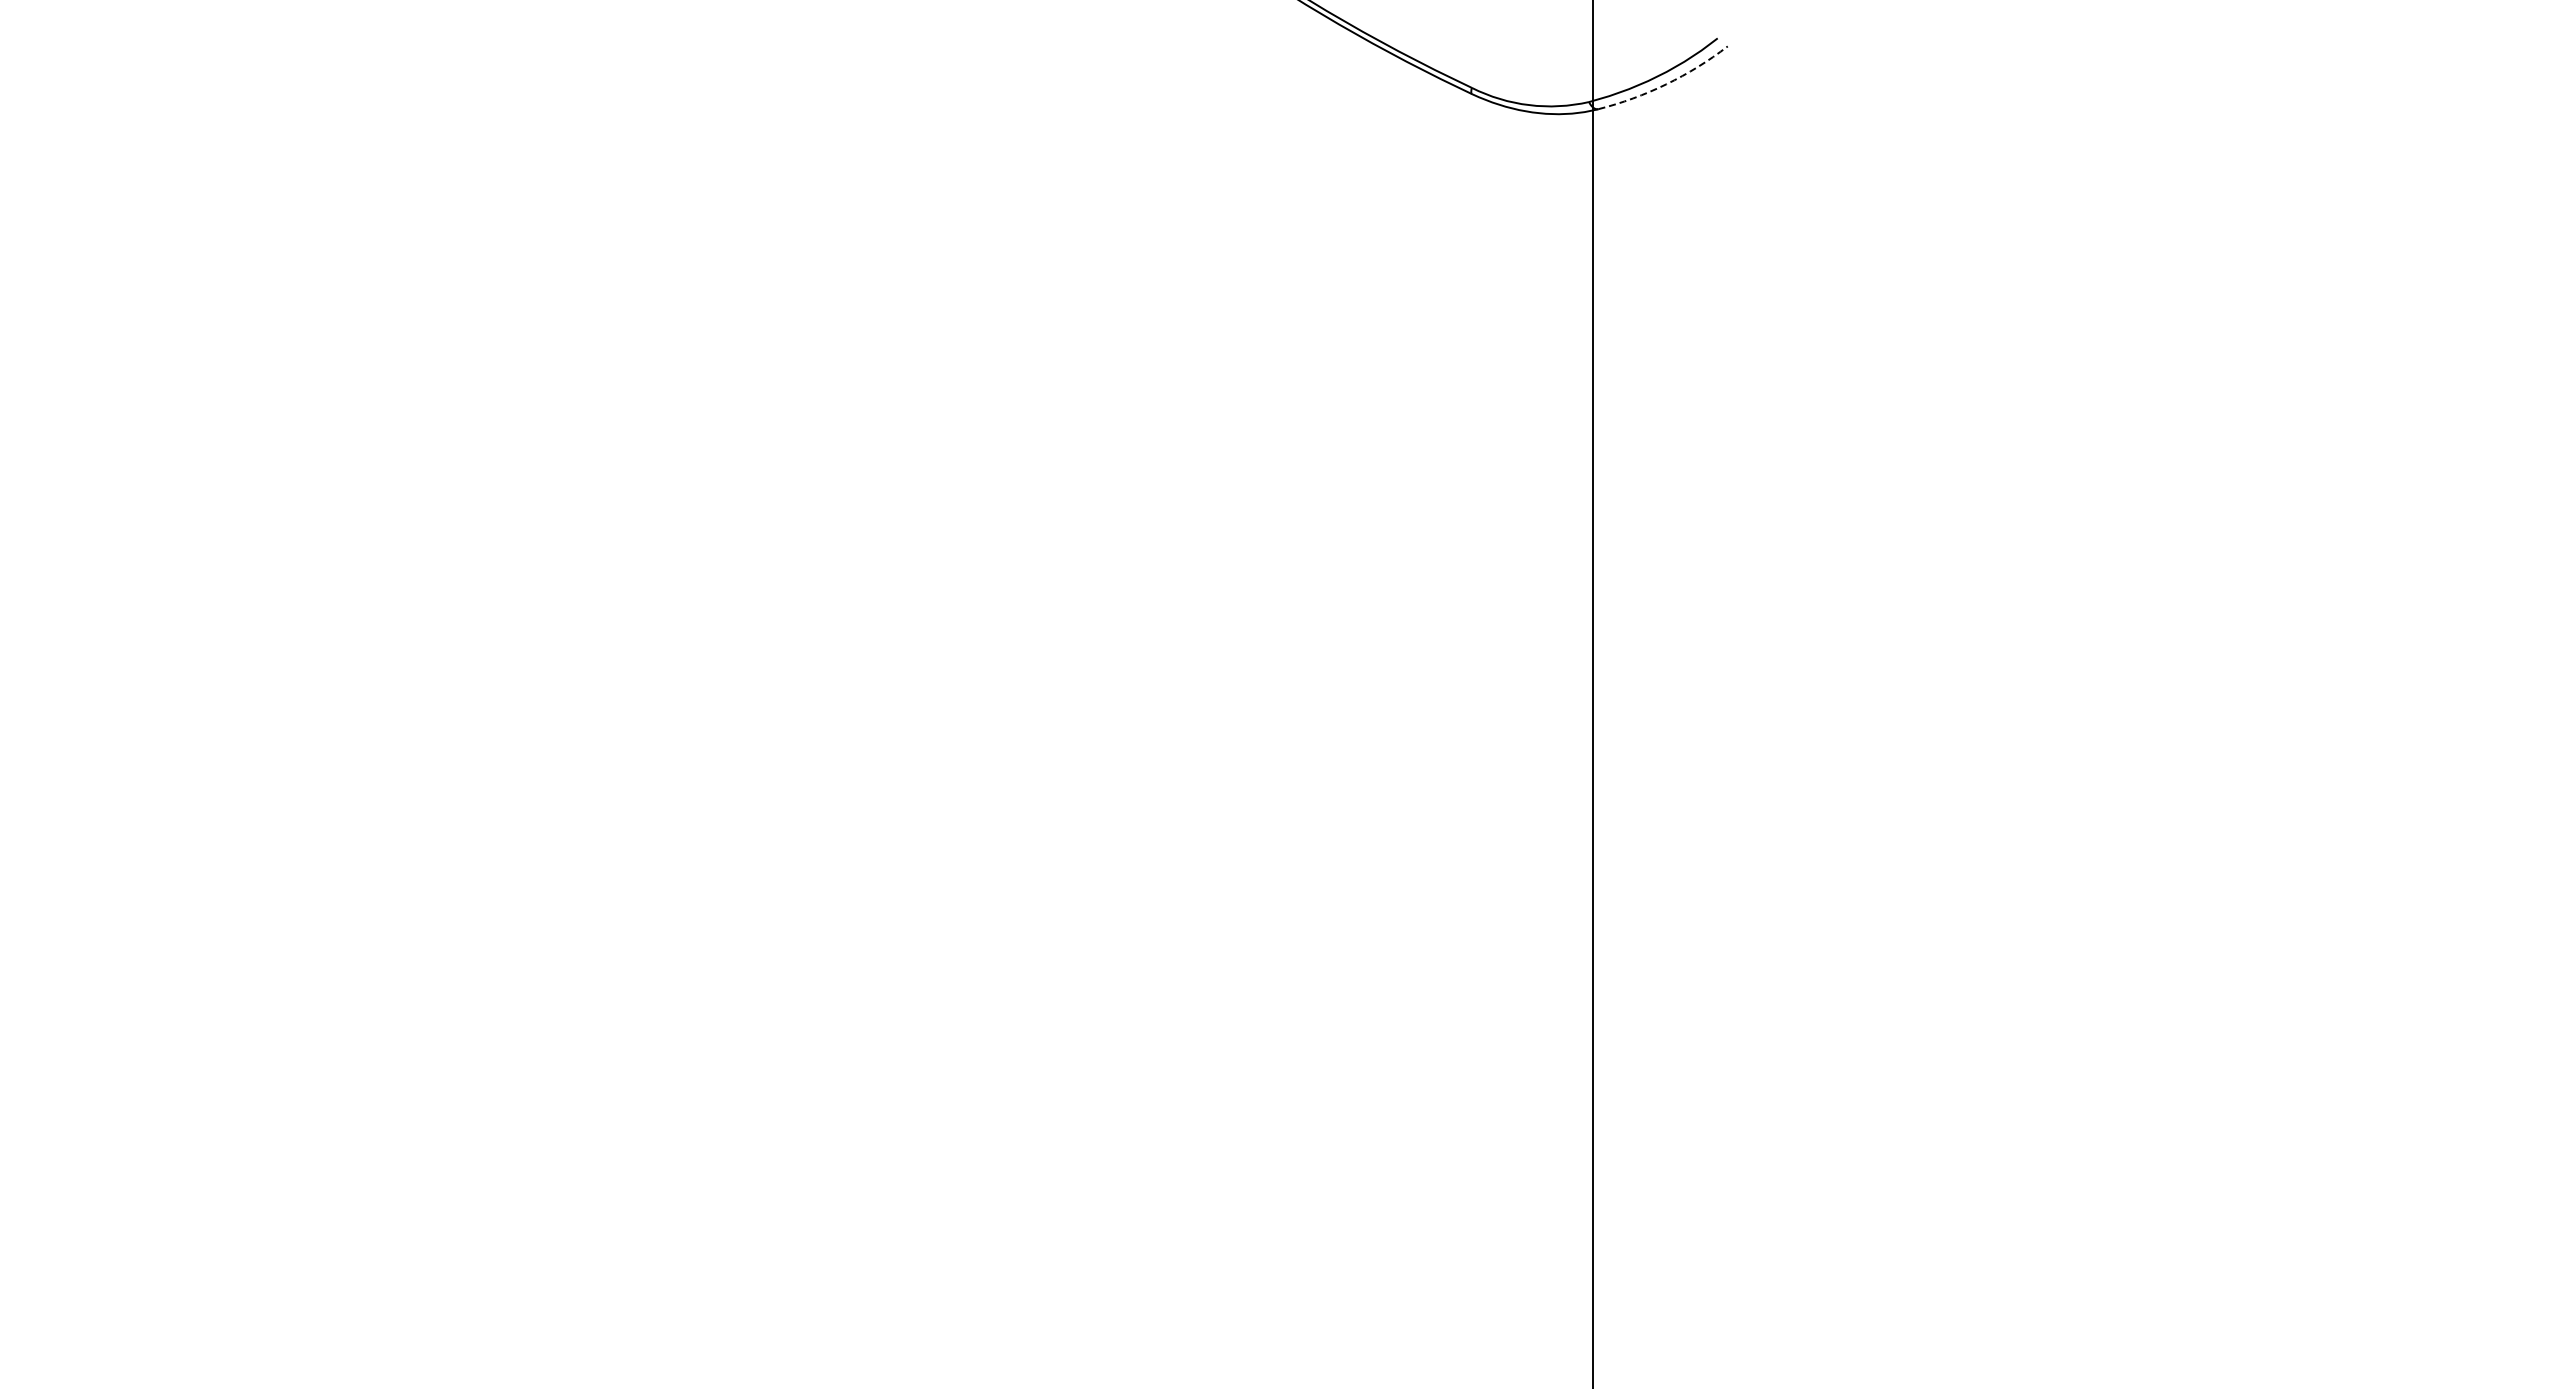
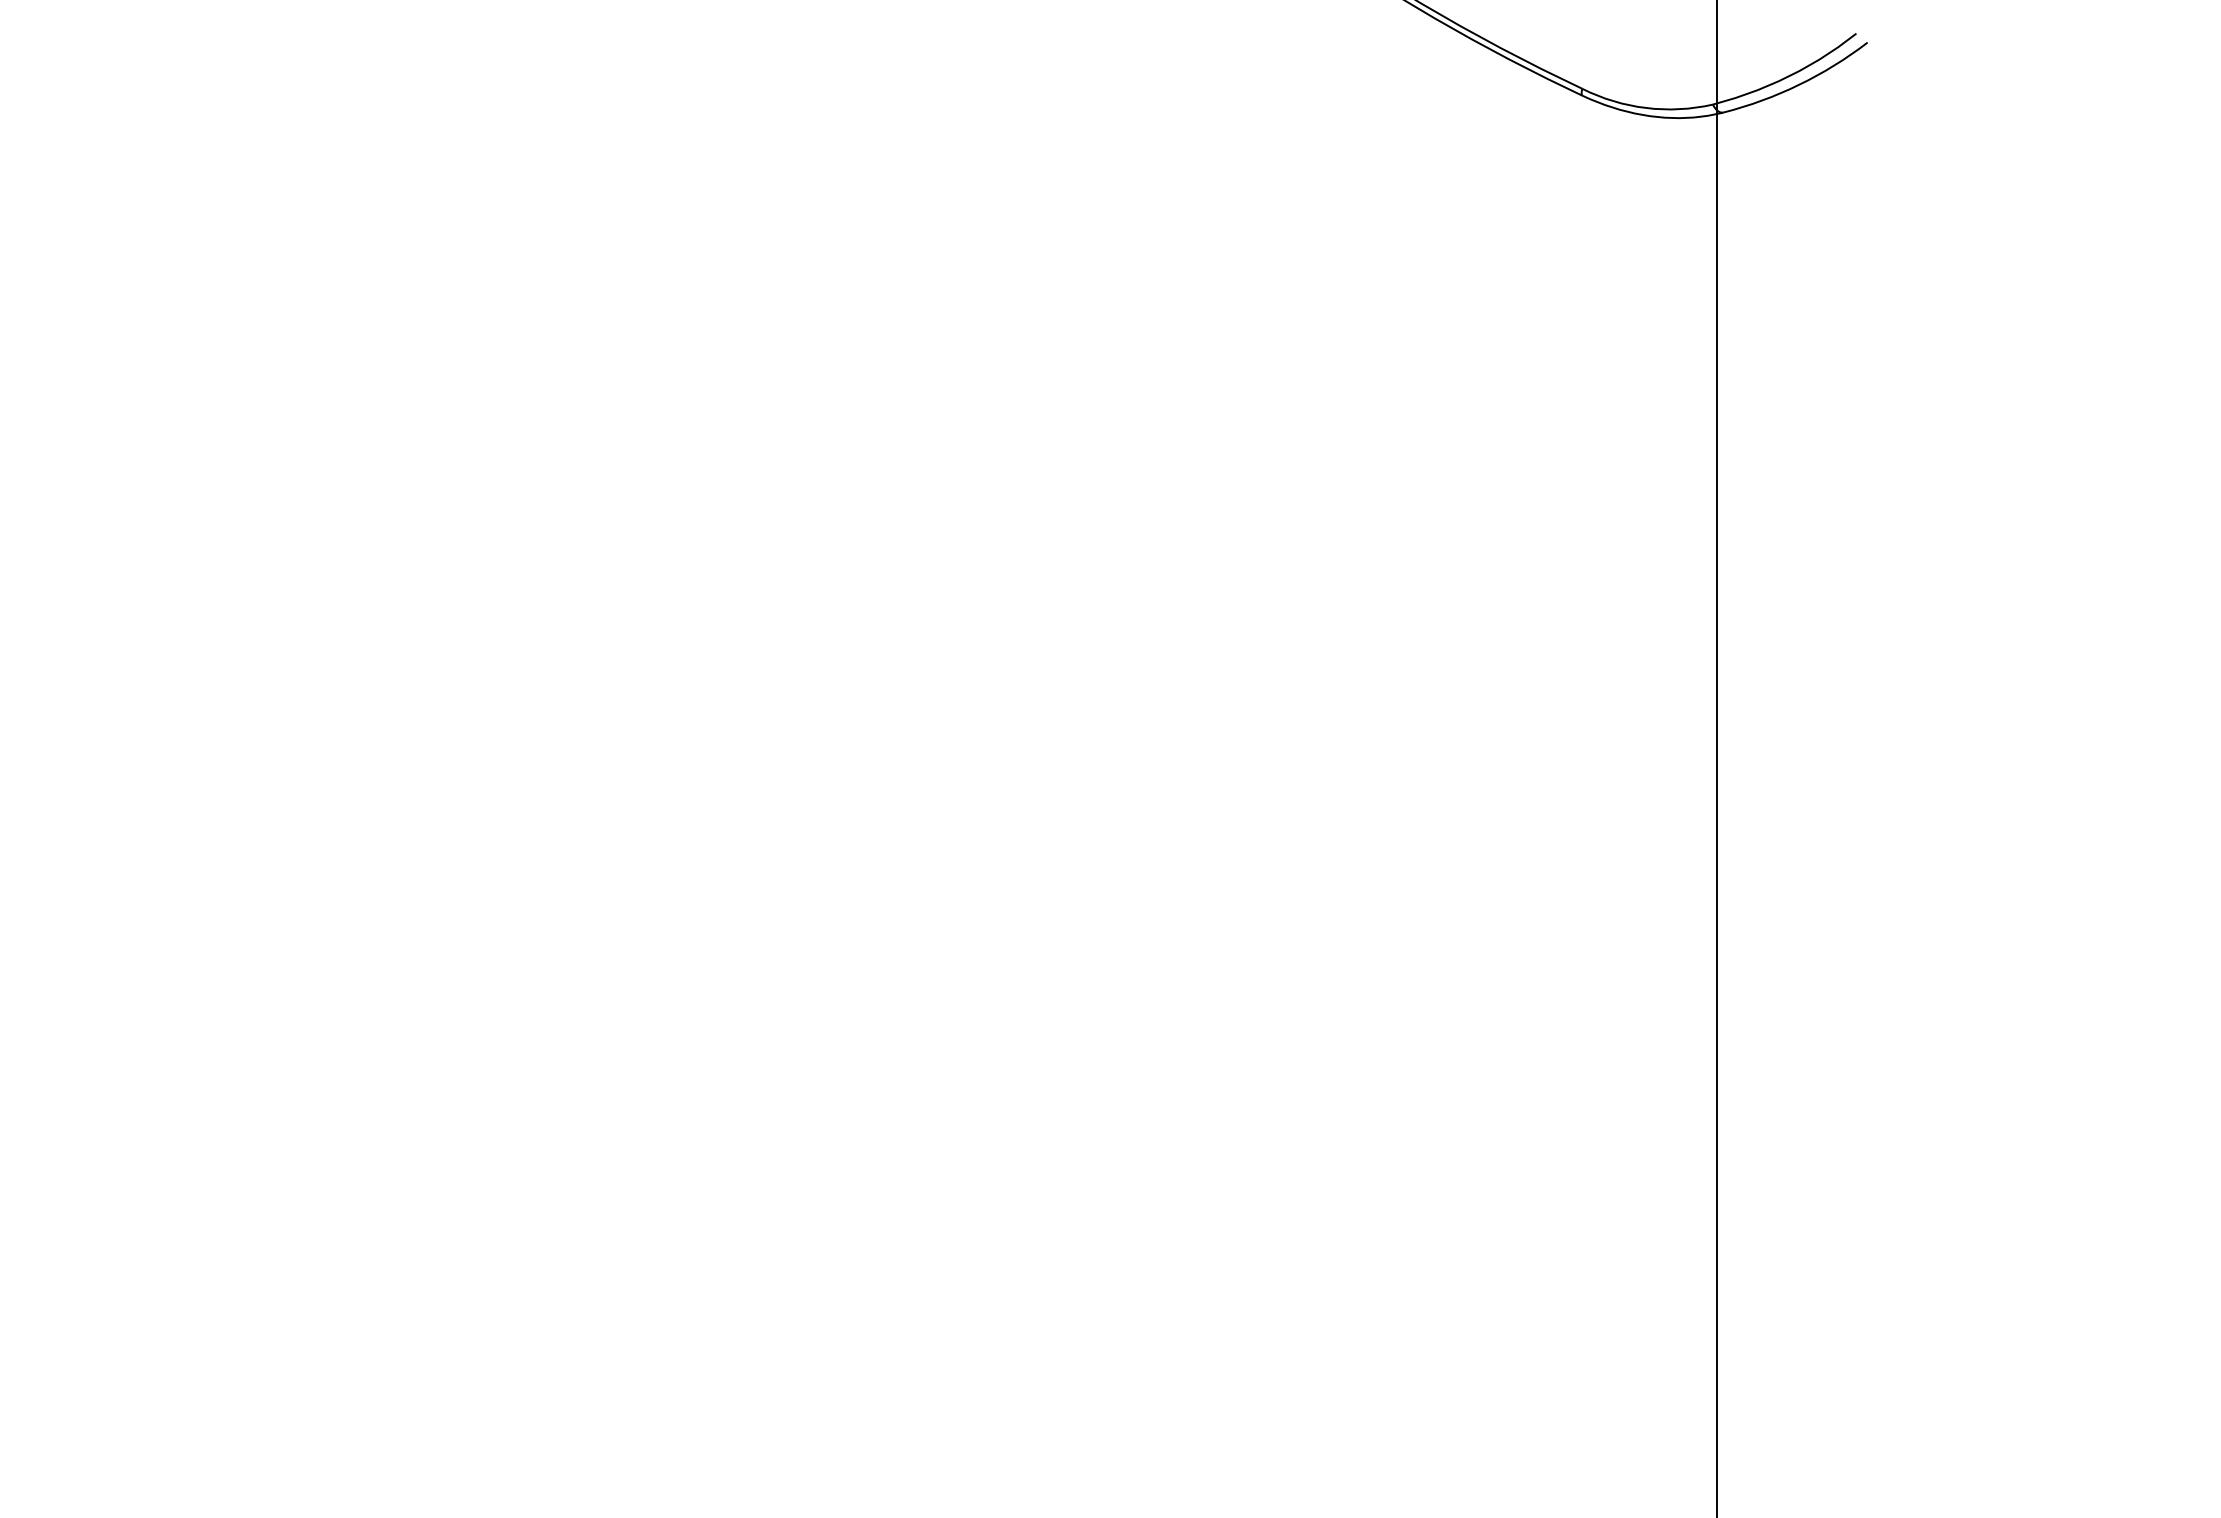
arc: (1666, 84) -> (1799, 85), dashed -> solid

